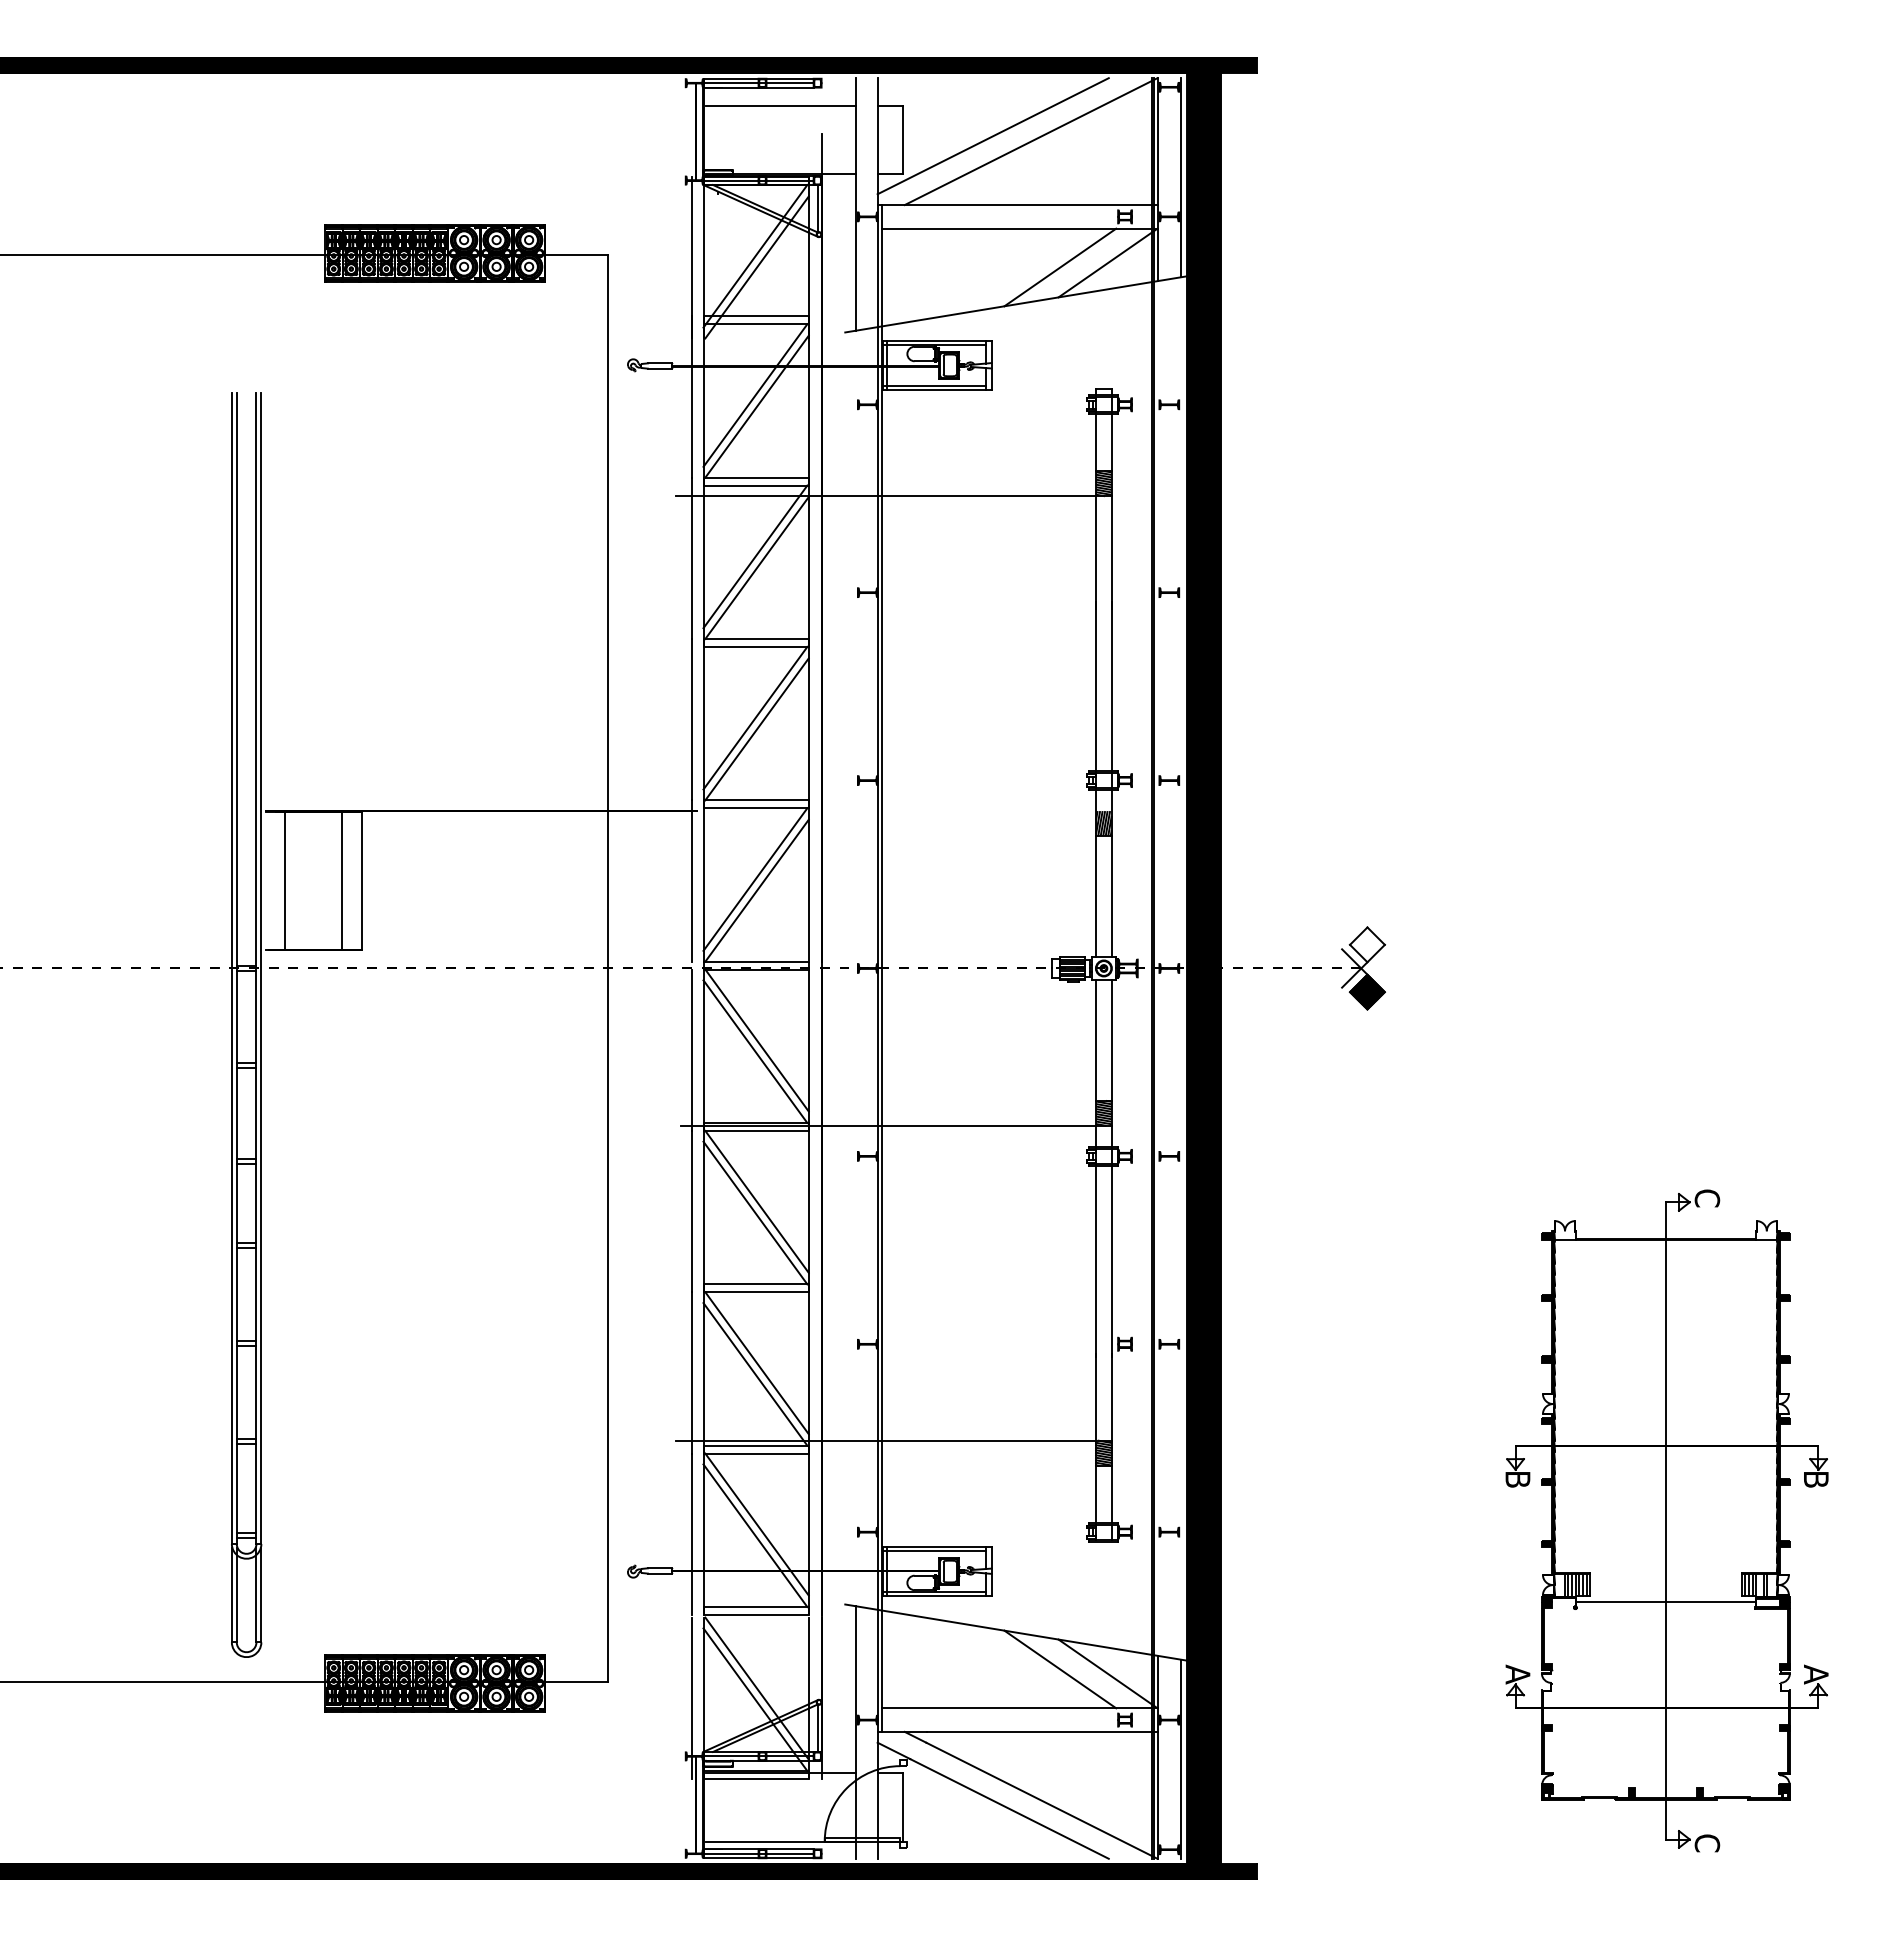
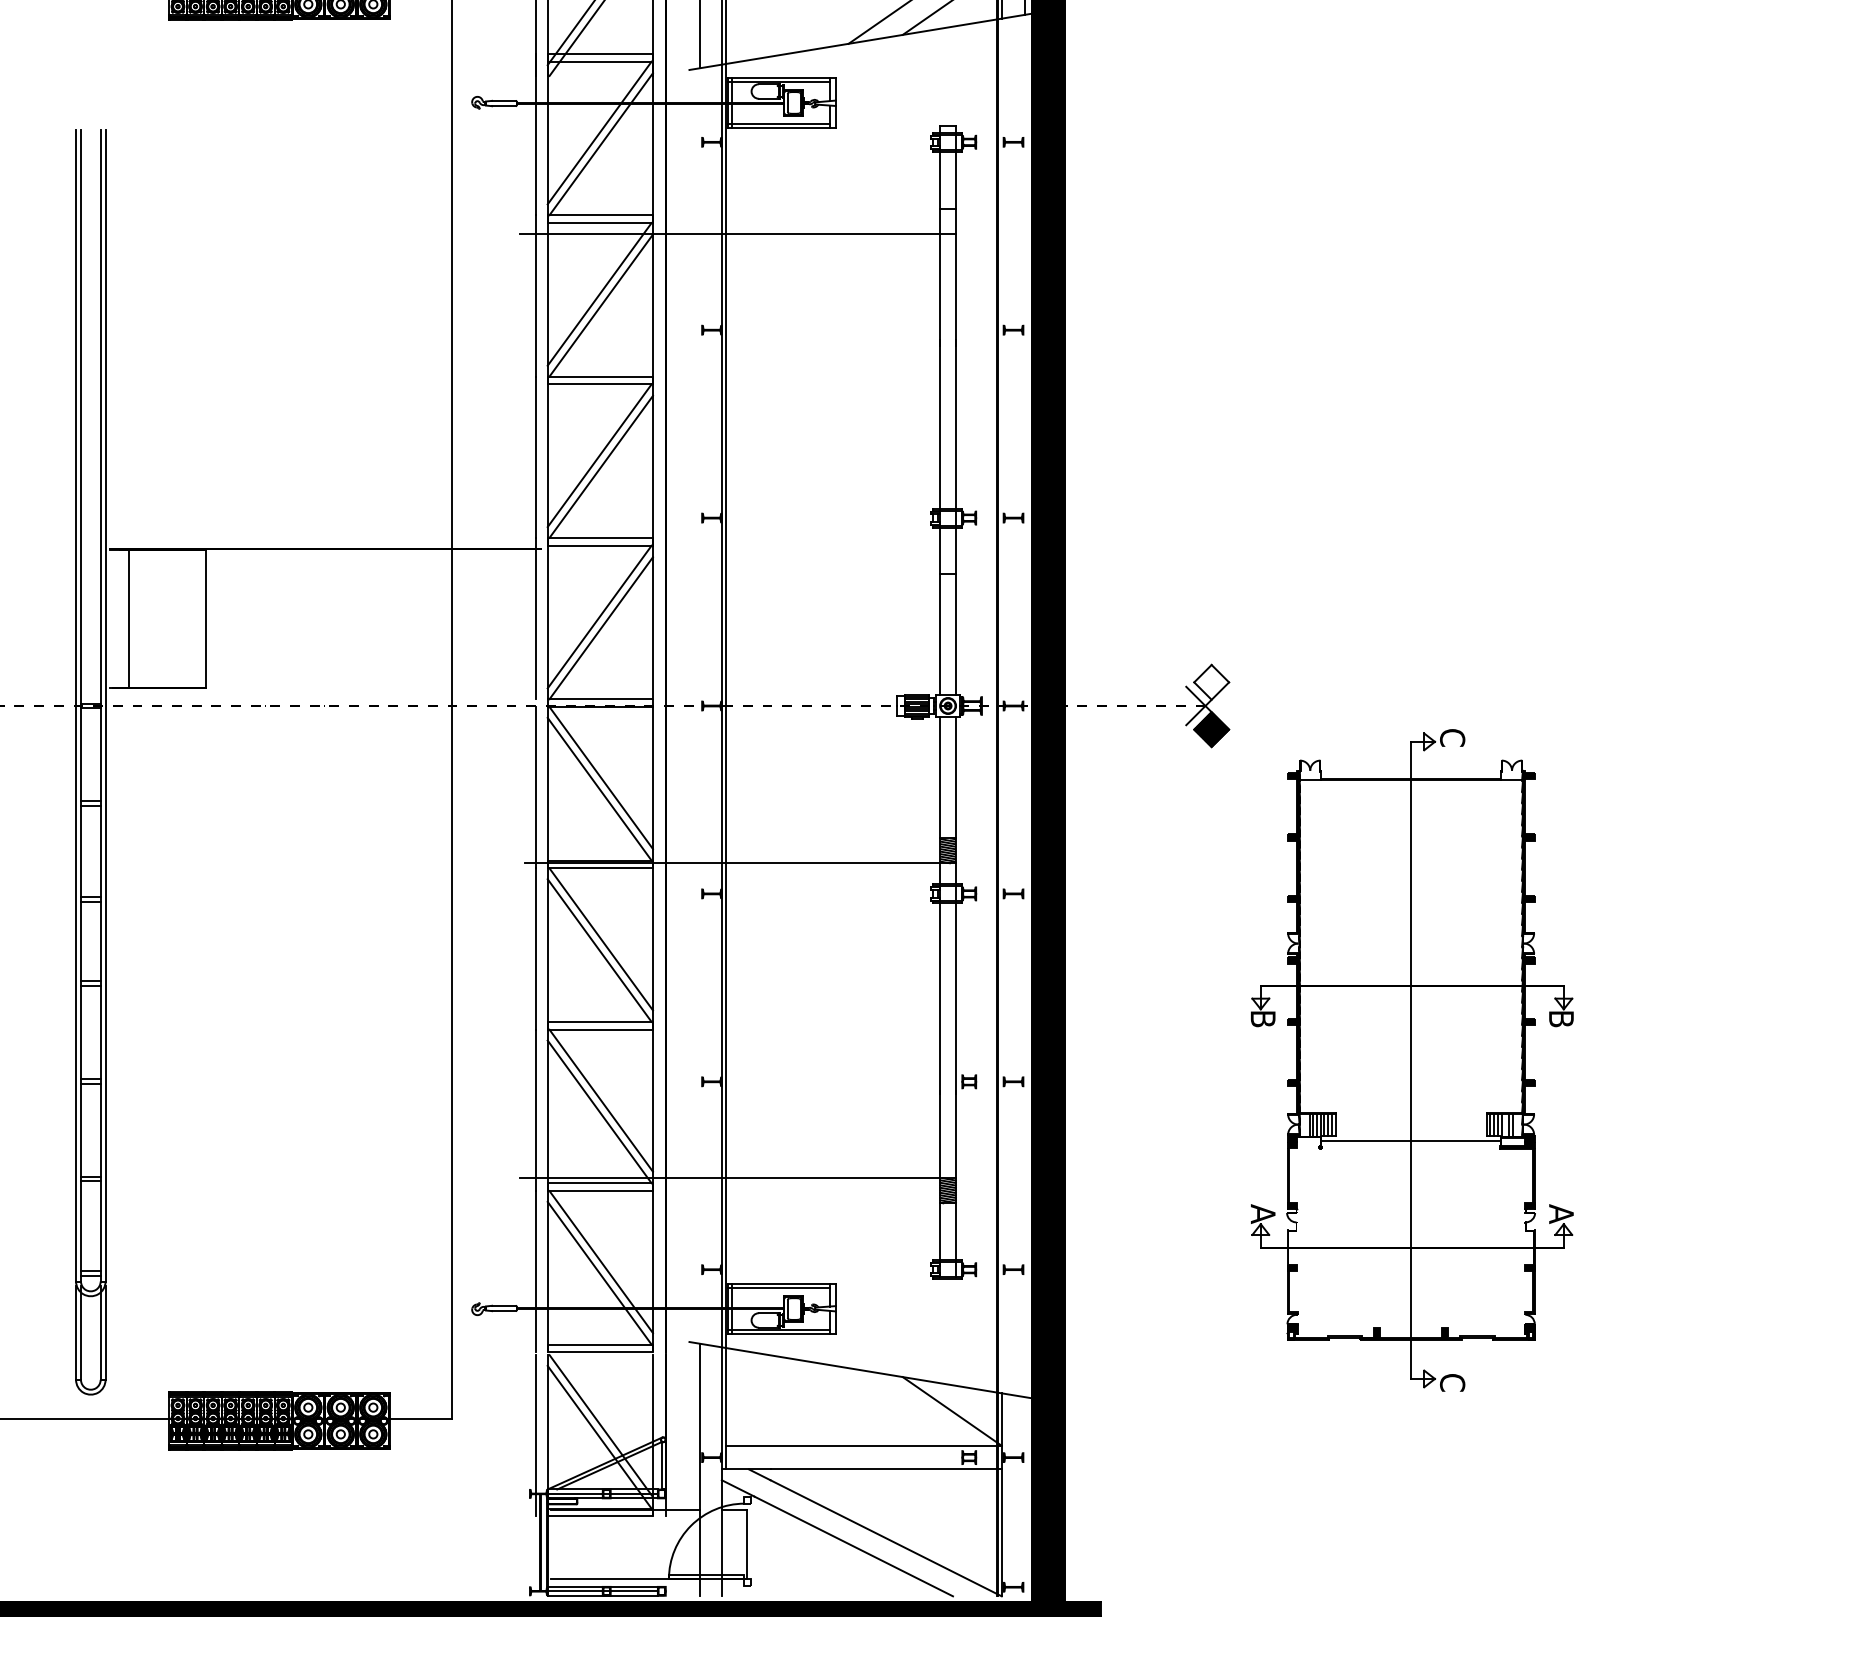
hatch: (1103, 483) -> (947, 221), removed
hatch: (1103, 823) -> (947, 561), removed
line: (342, 881) -> (186, 619), removed
part: (1666, 1520) -> (1411, 1060), moved
line: (1060, 1669) -> (904, 1407), removed
line: (1181, 1758) -> (1025, 1496), removed

